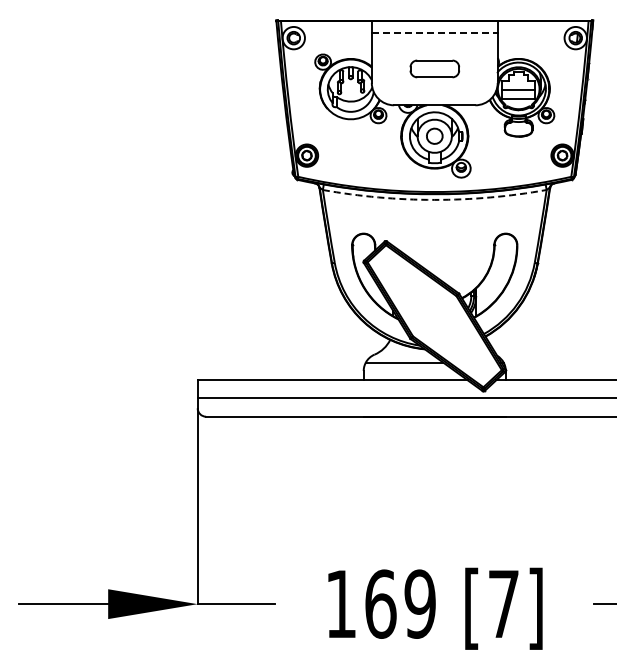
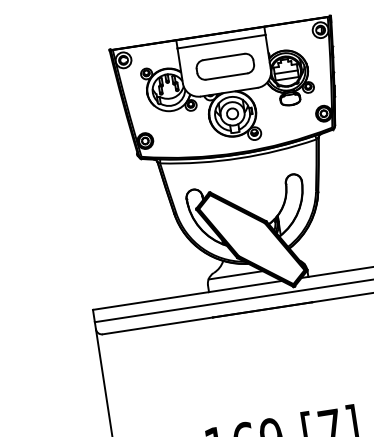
line: (434, 33) -> (221, 42), dashed -> solid
part: (434, 68) -> (225, 66), size x1.67
arc: (434, 199) -> (239, 158), dashed -> solid

